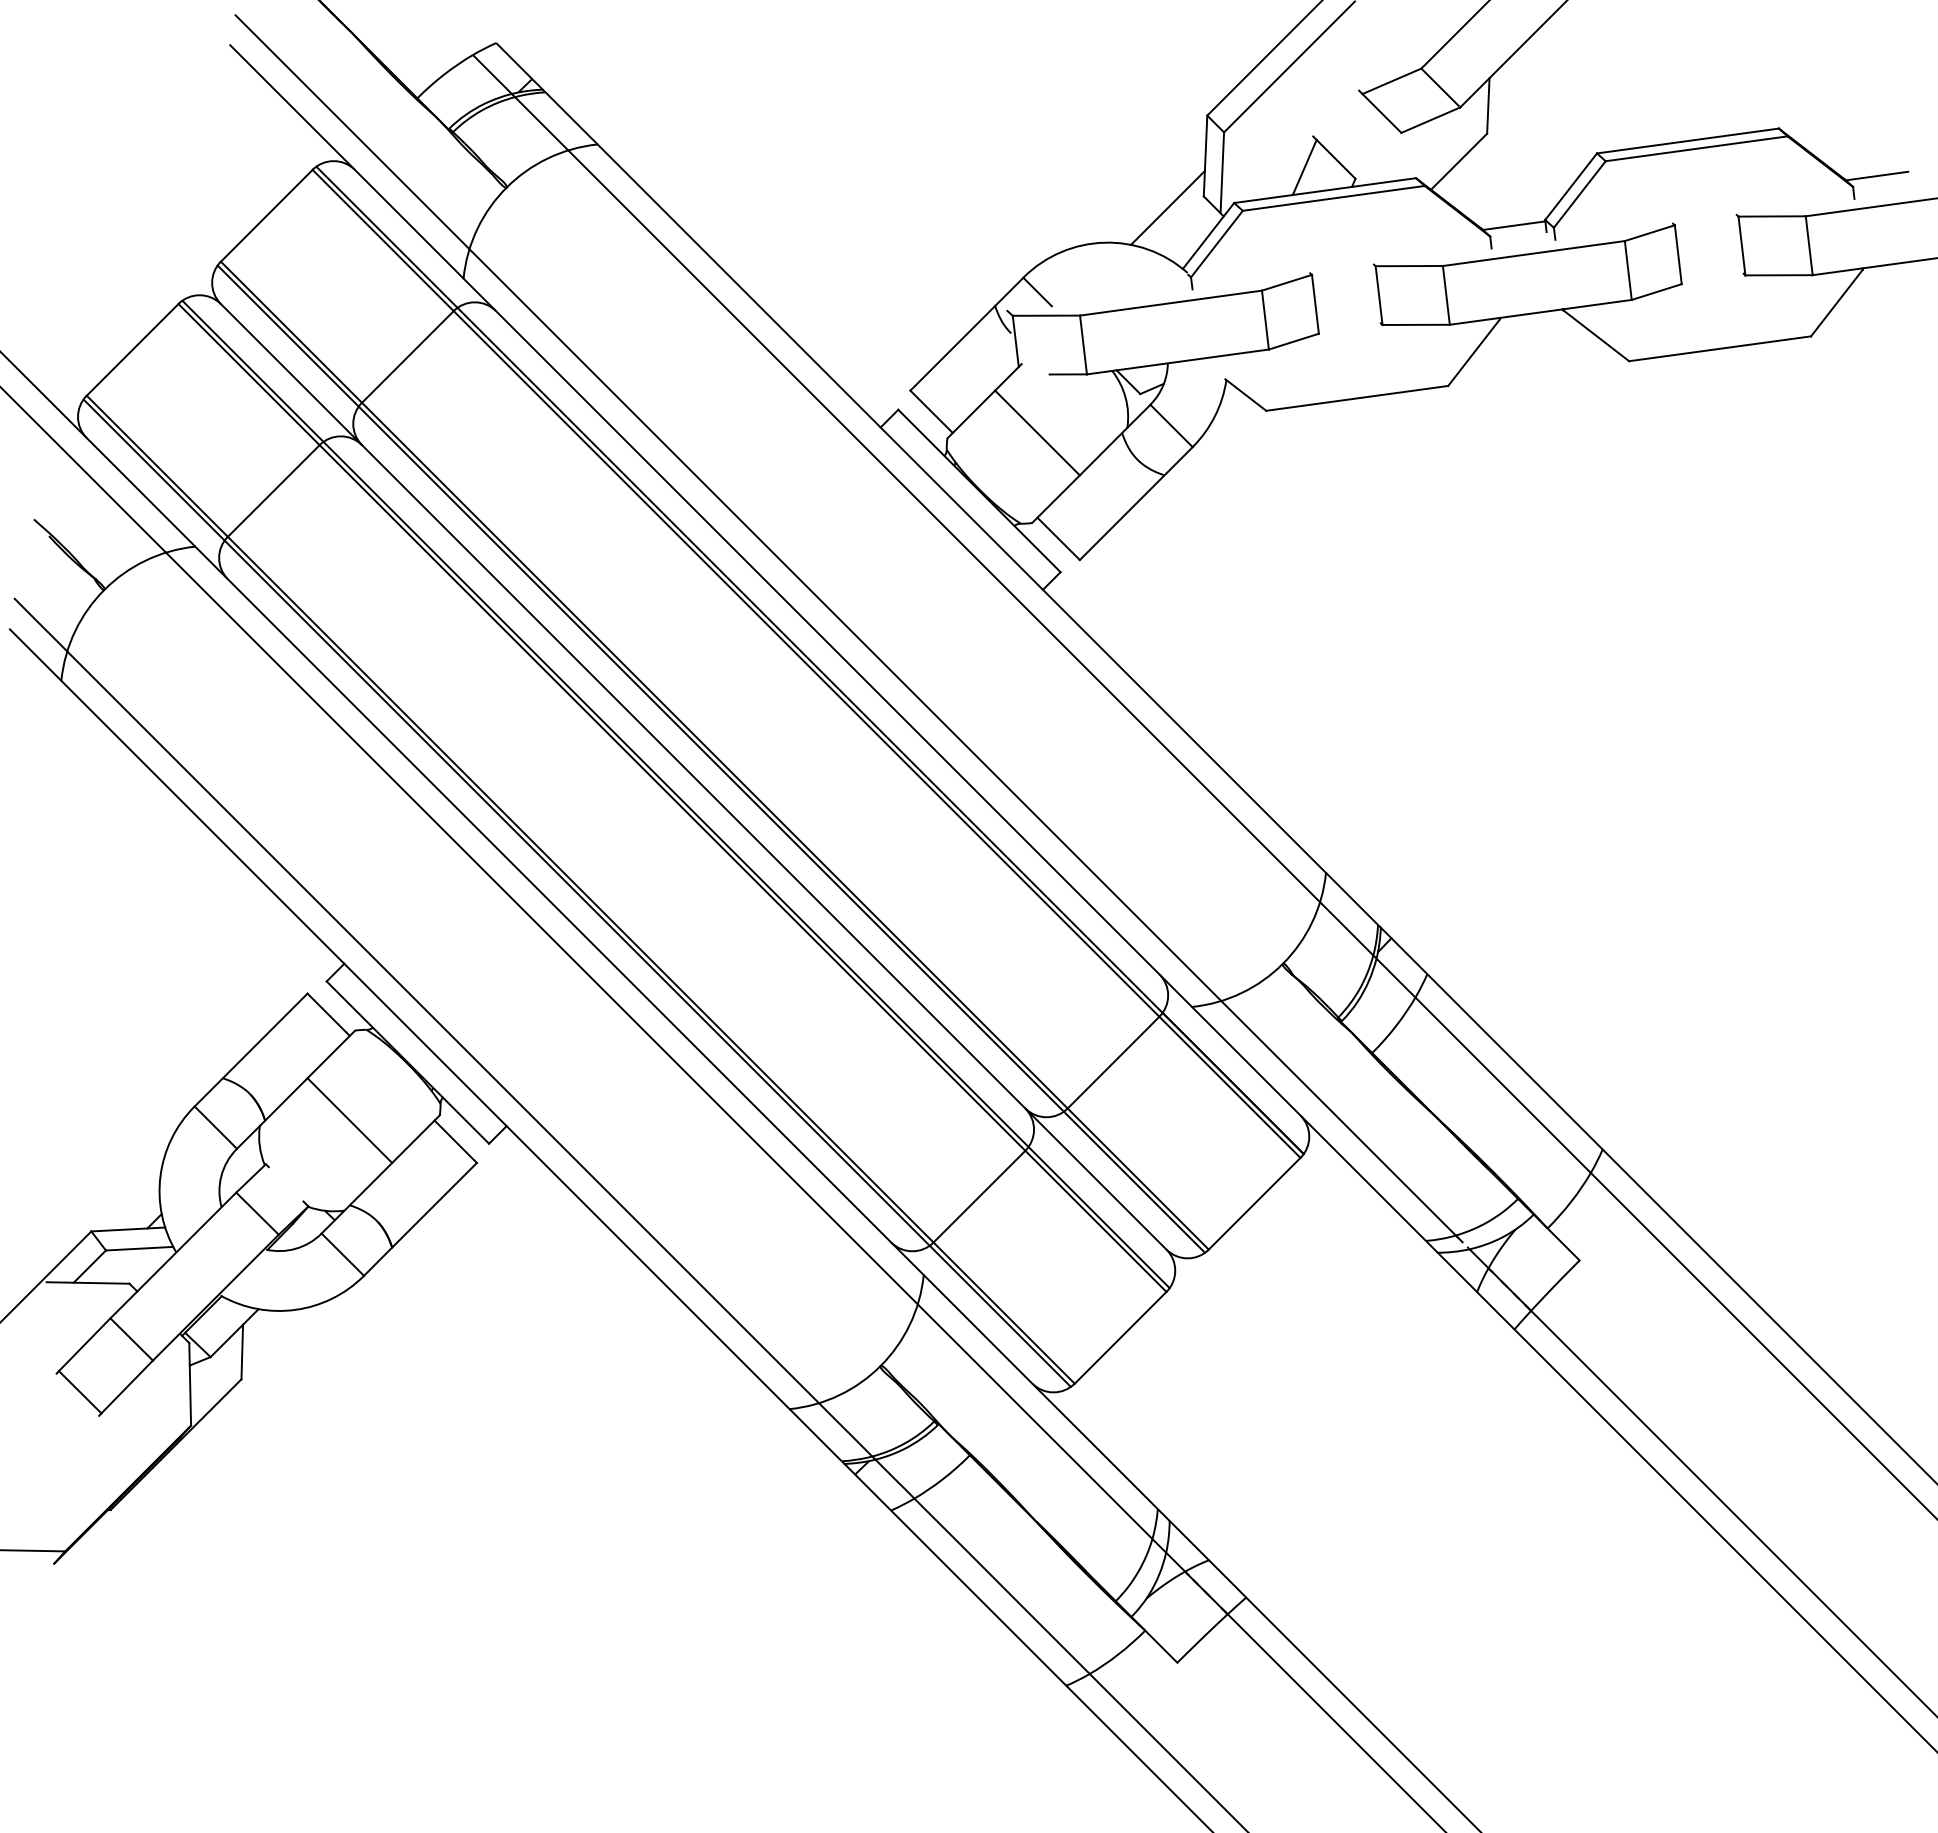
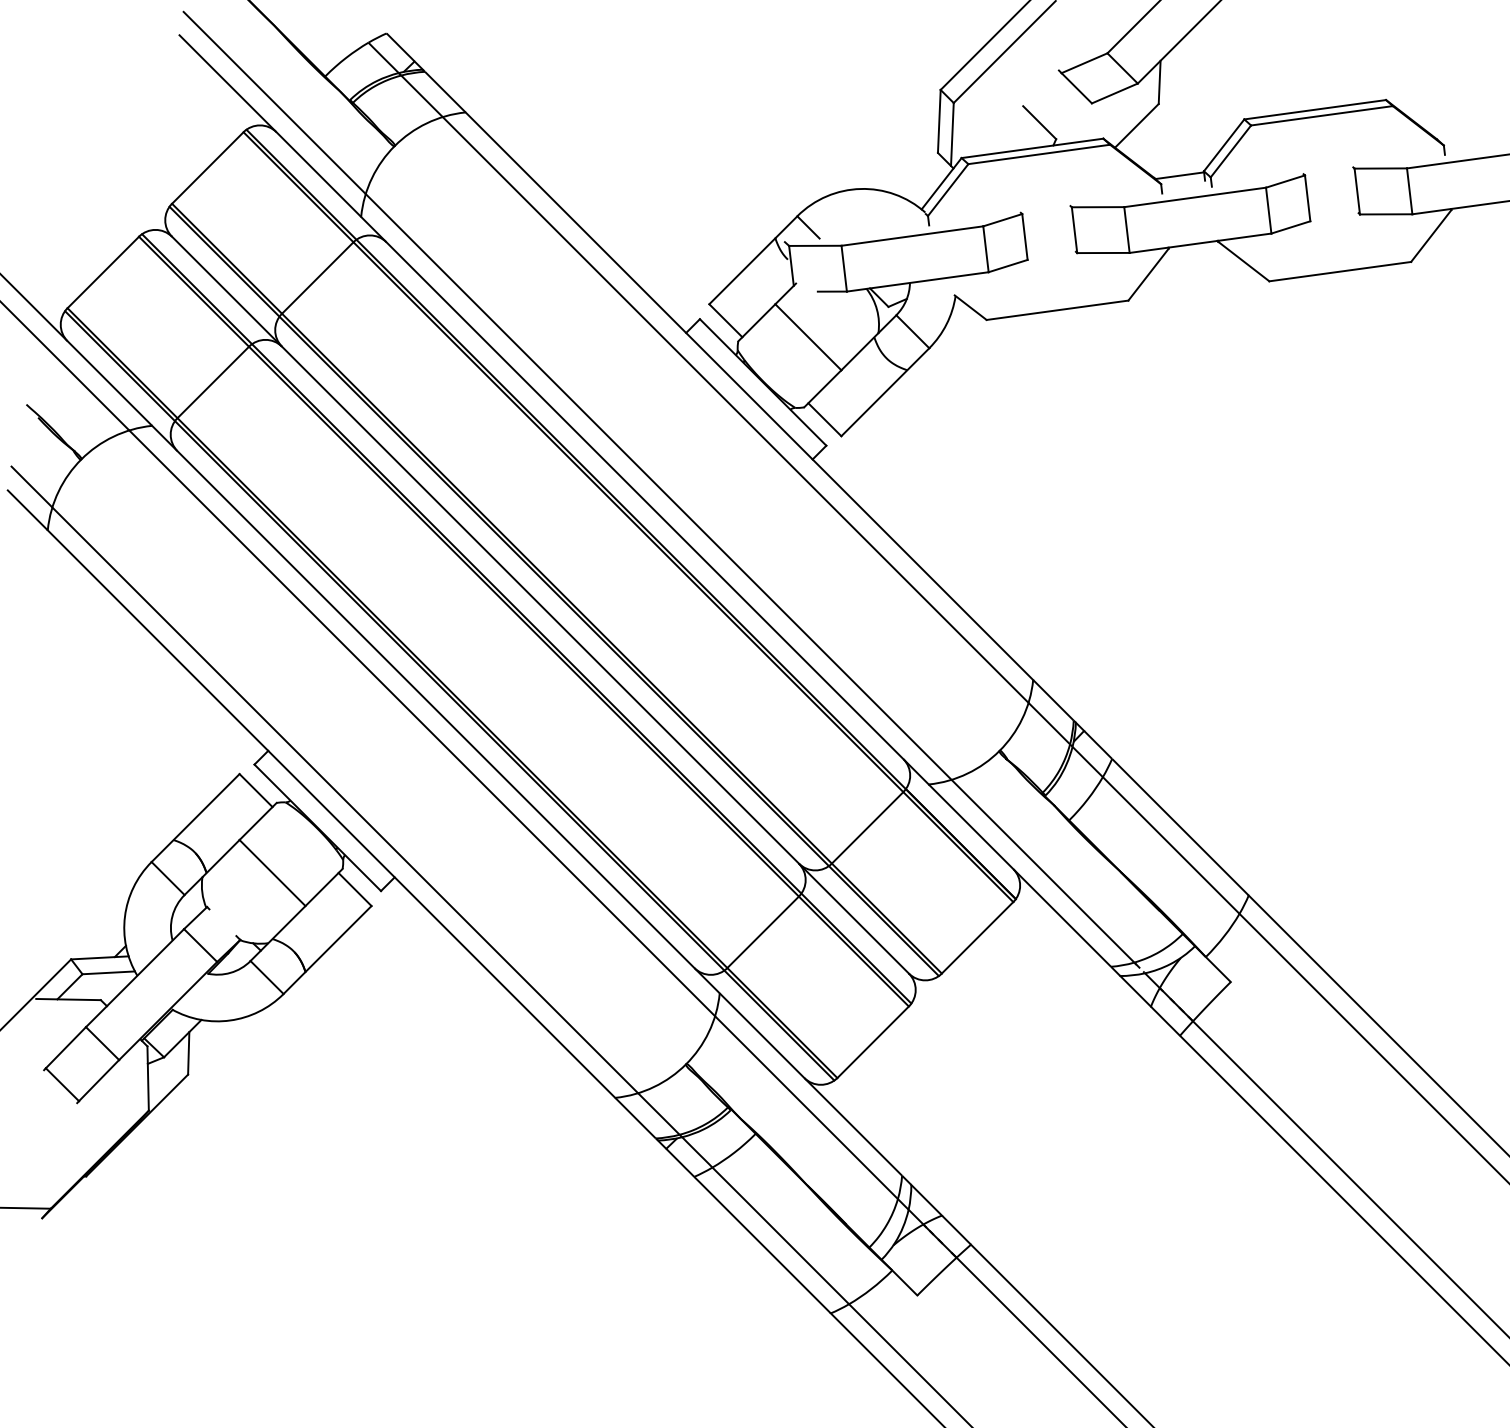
line: (1304, 167) -> (1016, 130), removed
line: (1876, 175) -> (1462, 136), removed
line: (1167, 207) -> (909, 161), removed

